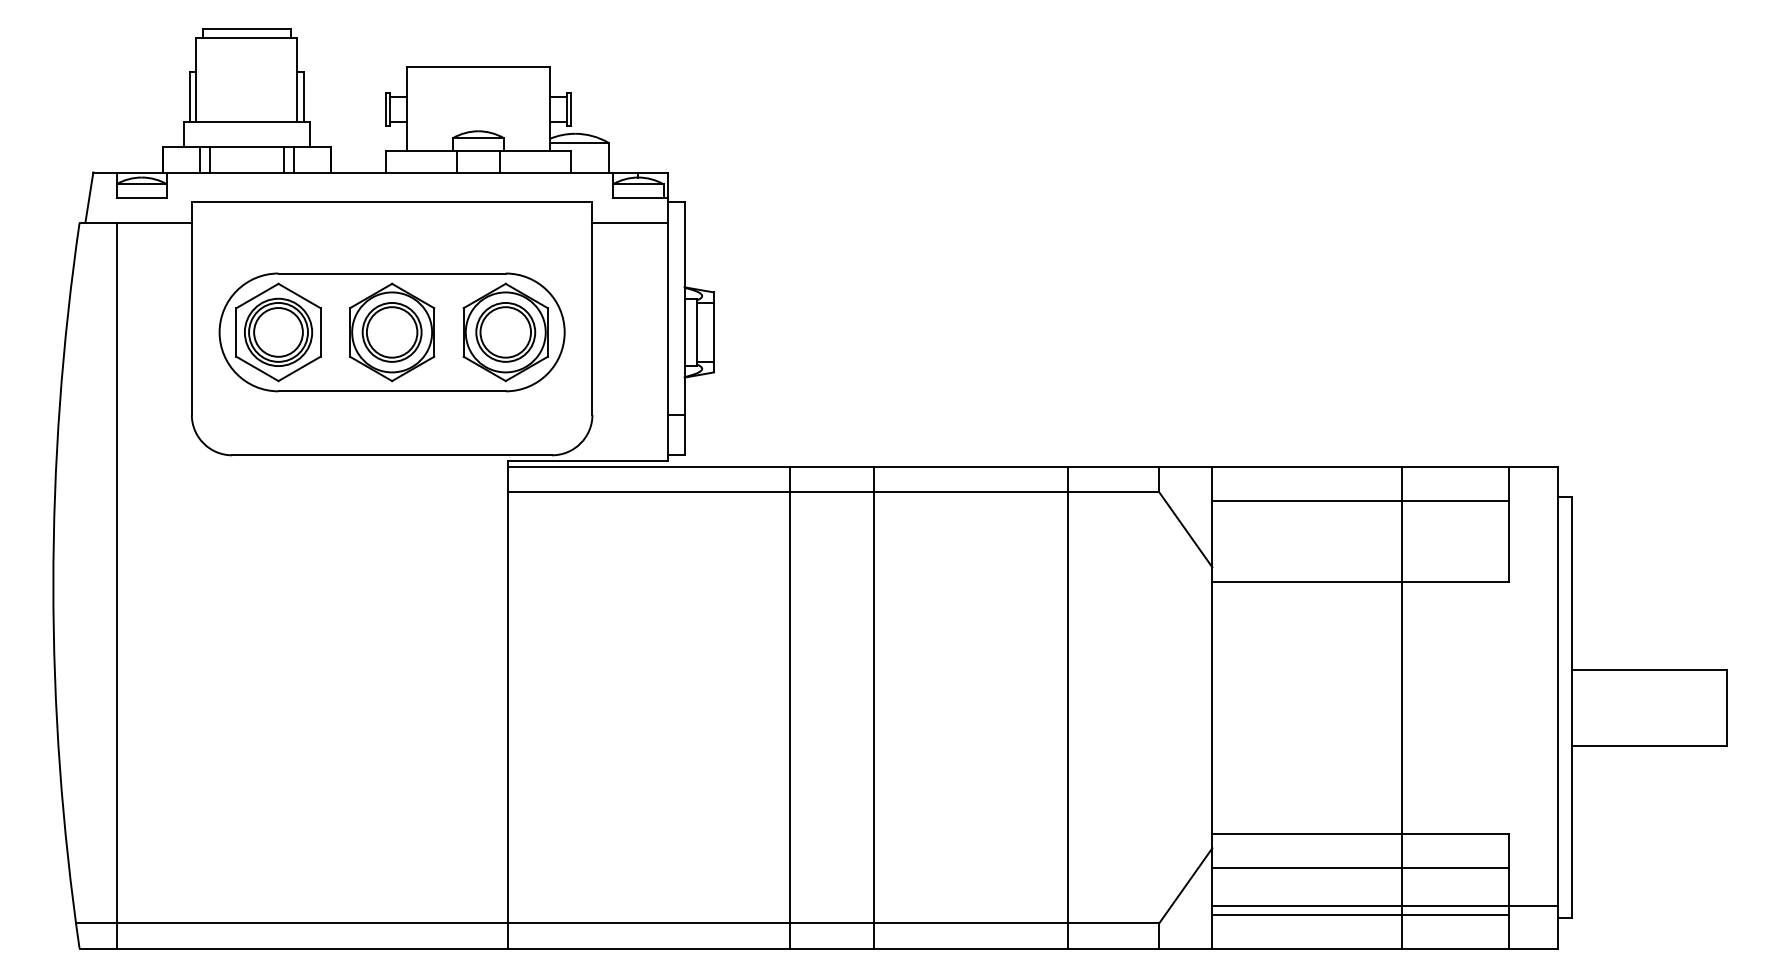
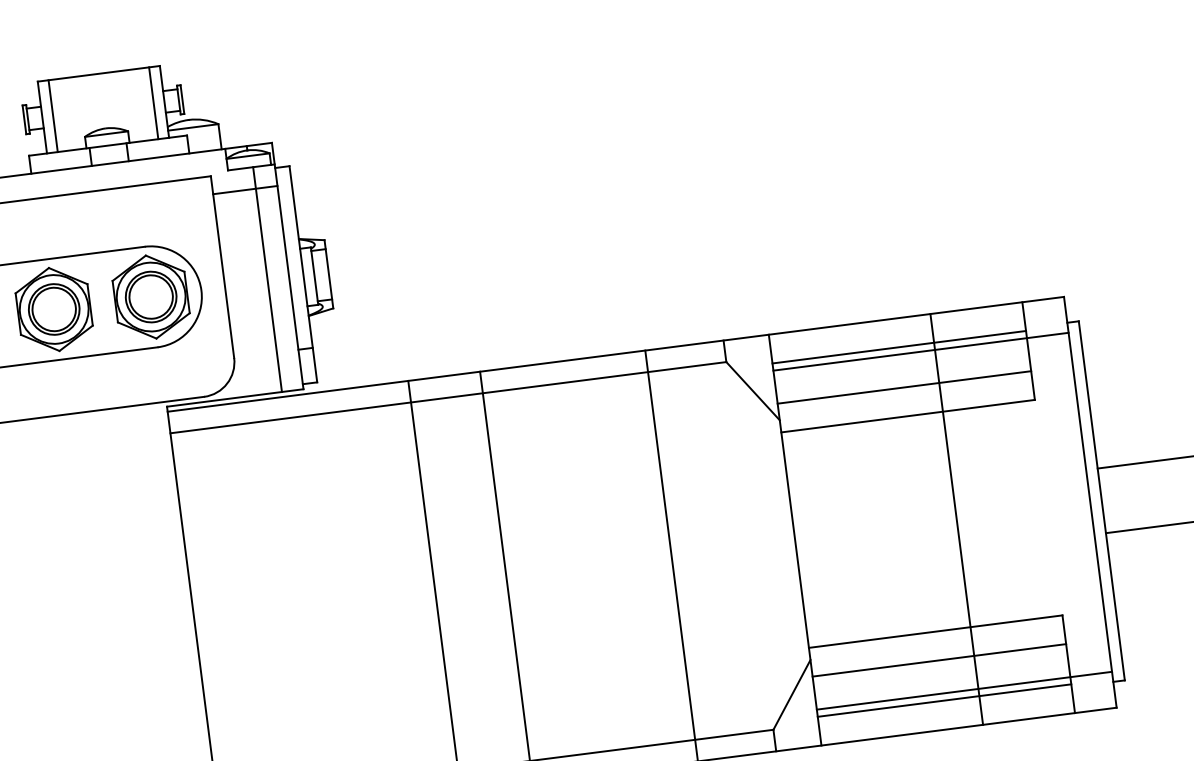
line: (419, 109) -> (53, 116), added
line: (537, 109) -> (153, 103), added
line: (642, 329) -> (267, 279), added
line: (1385, 509) -> (921, 351), added
line: (1360, 547) -> (904, 387), added

